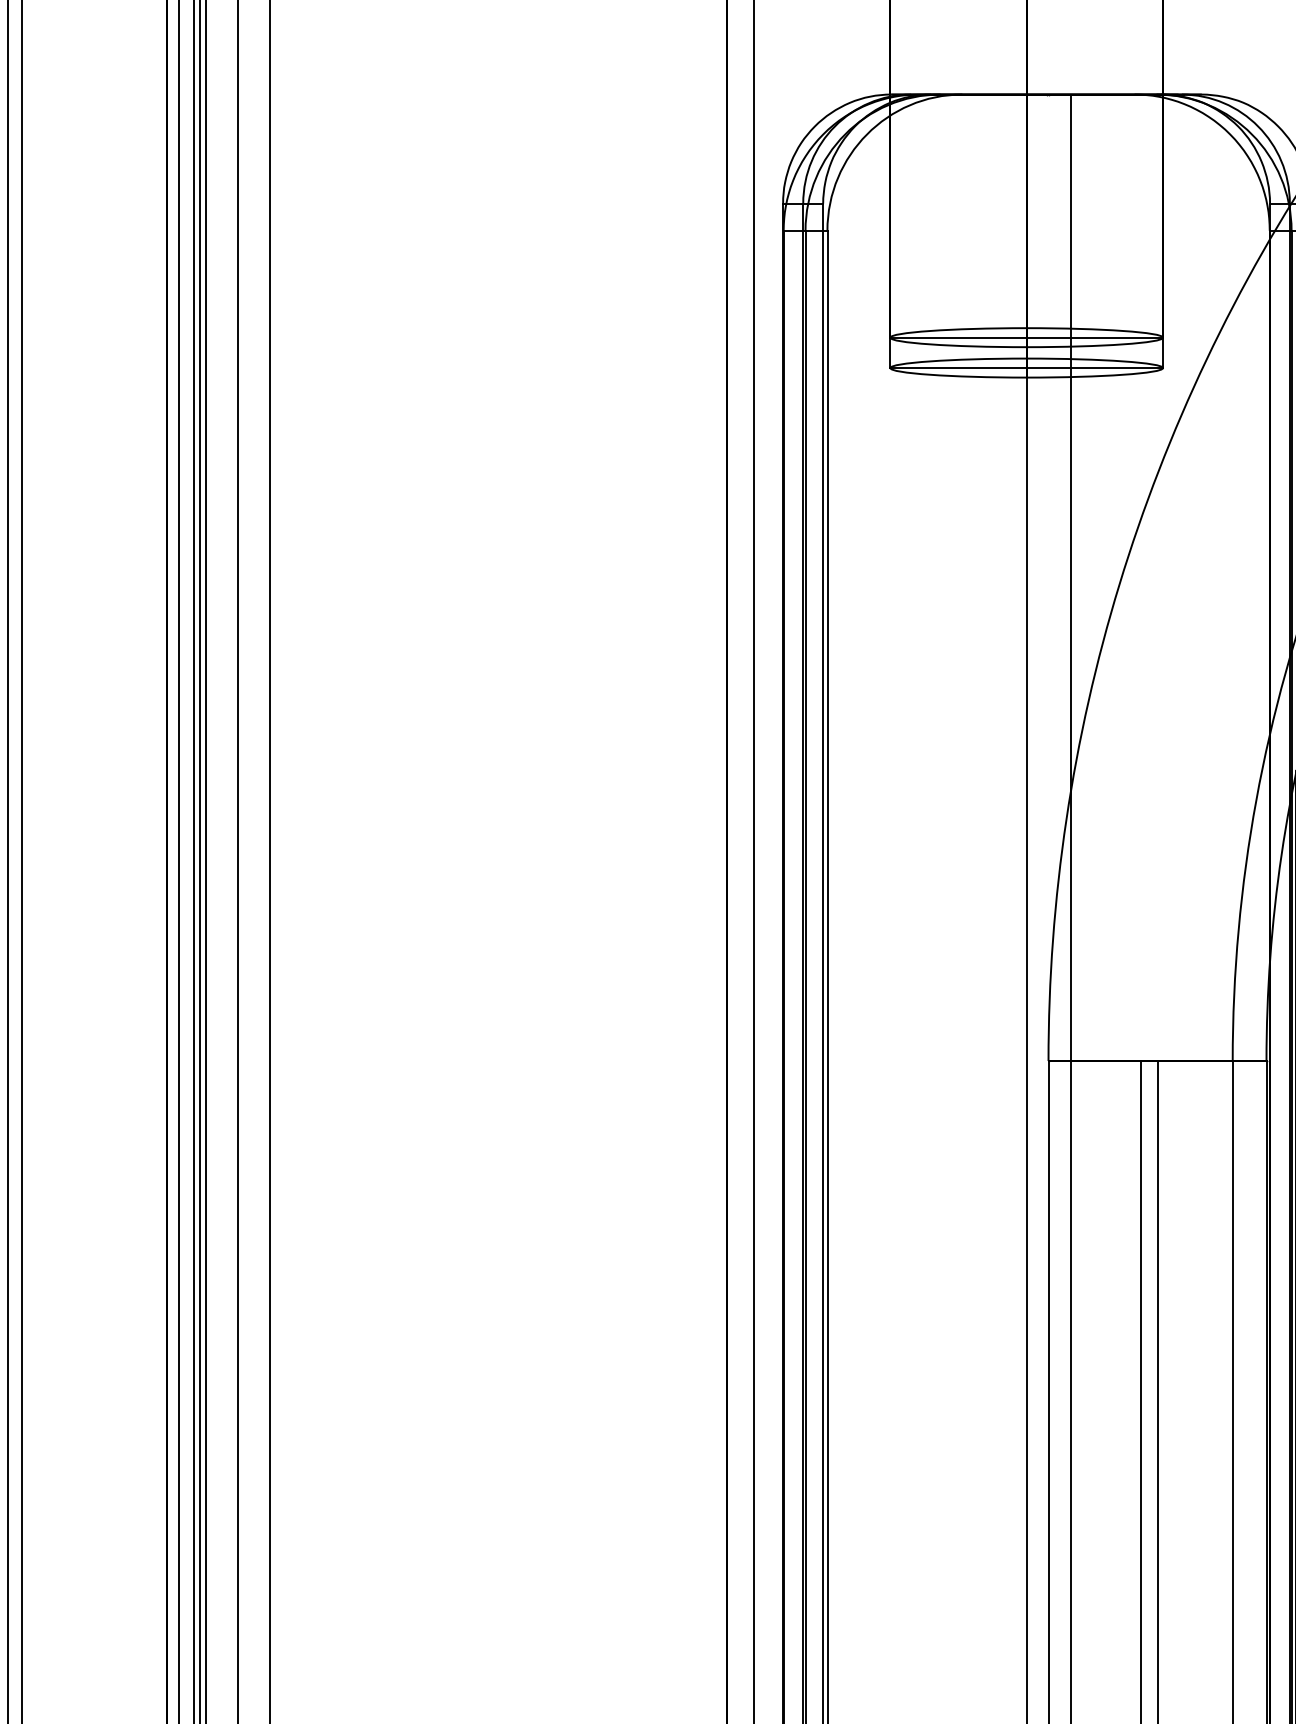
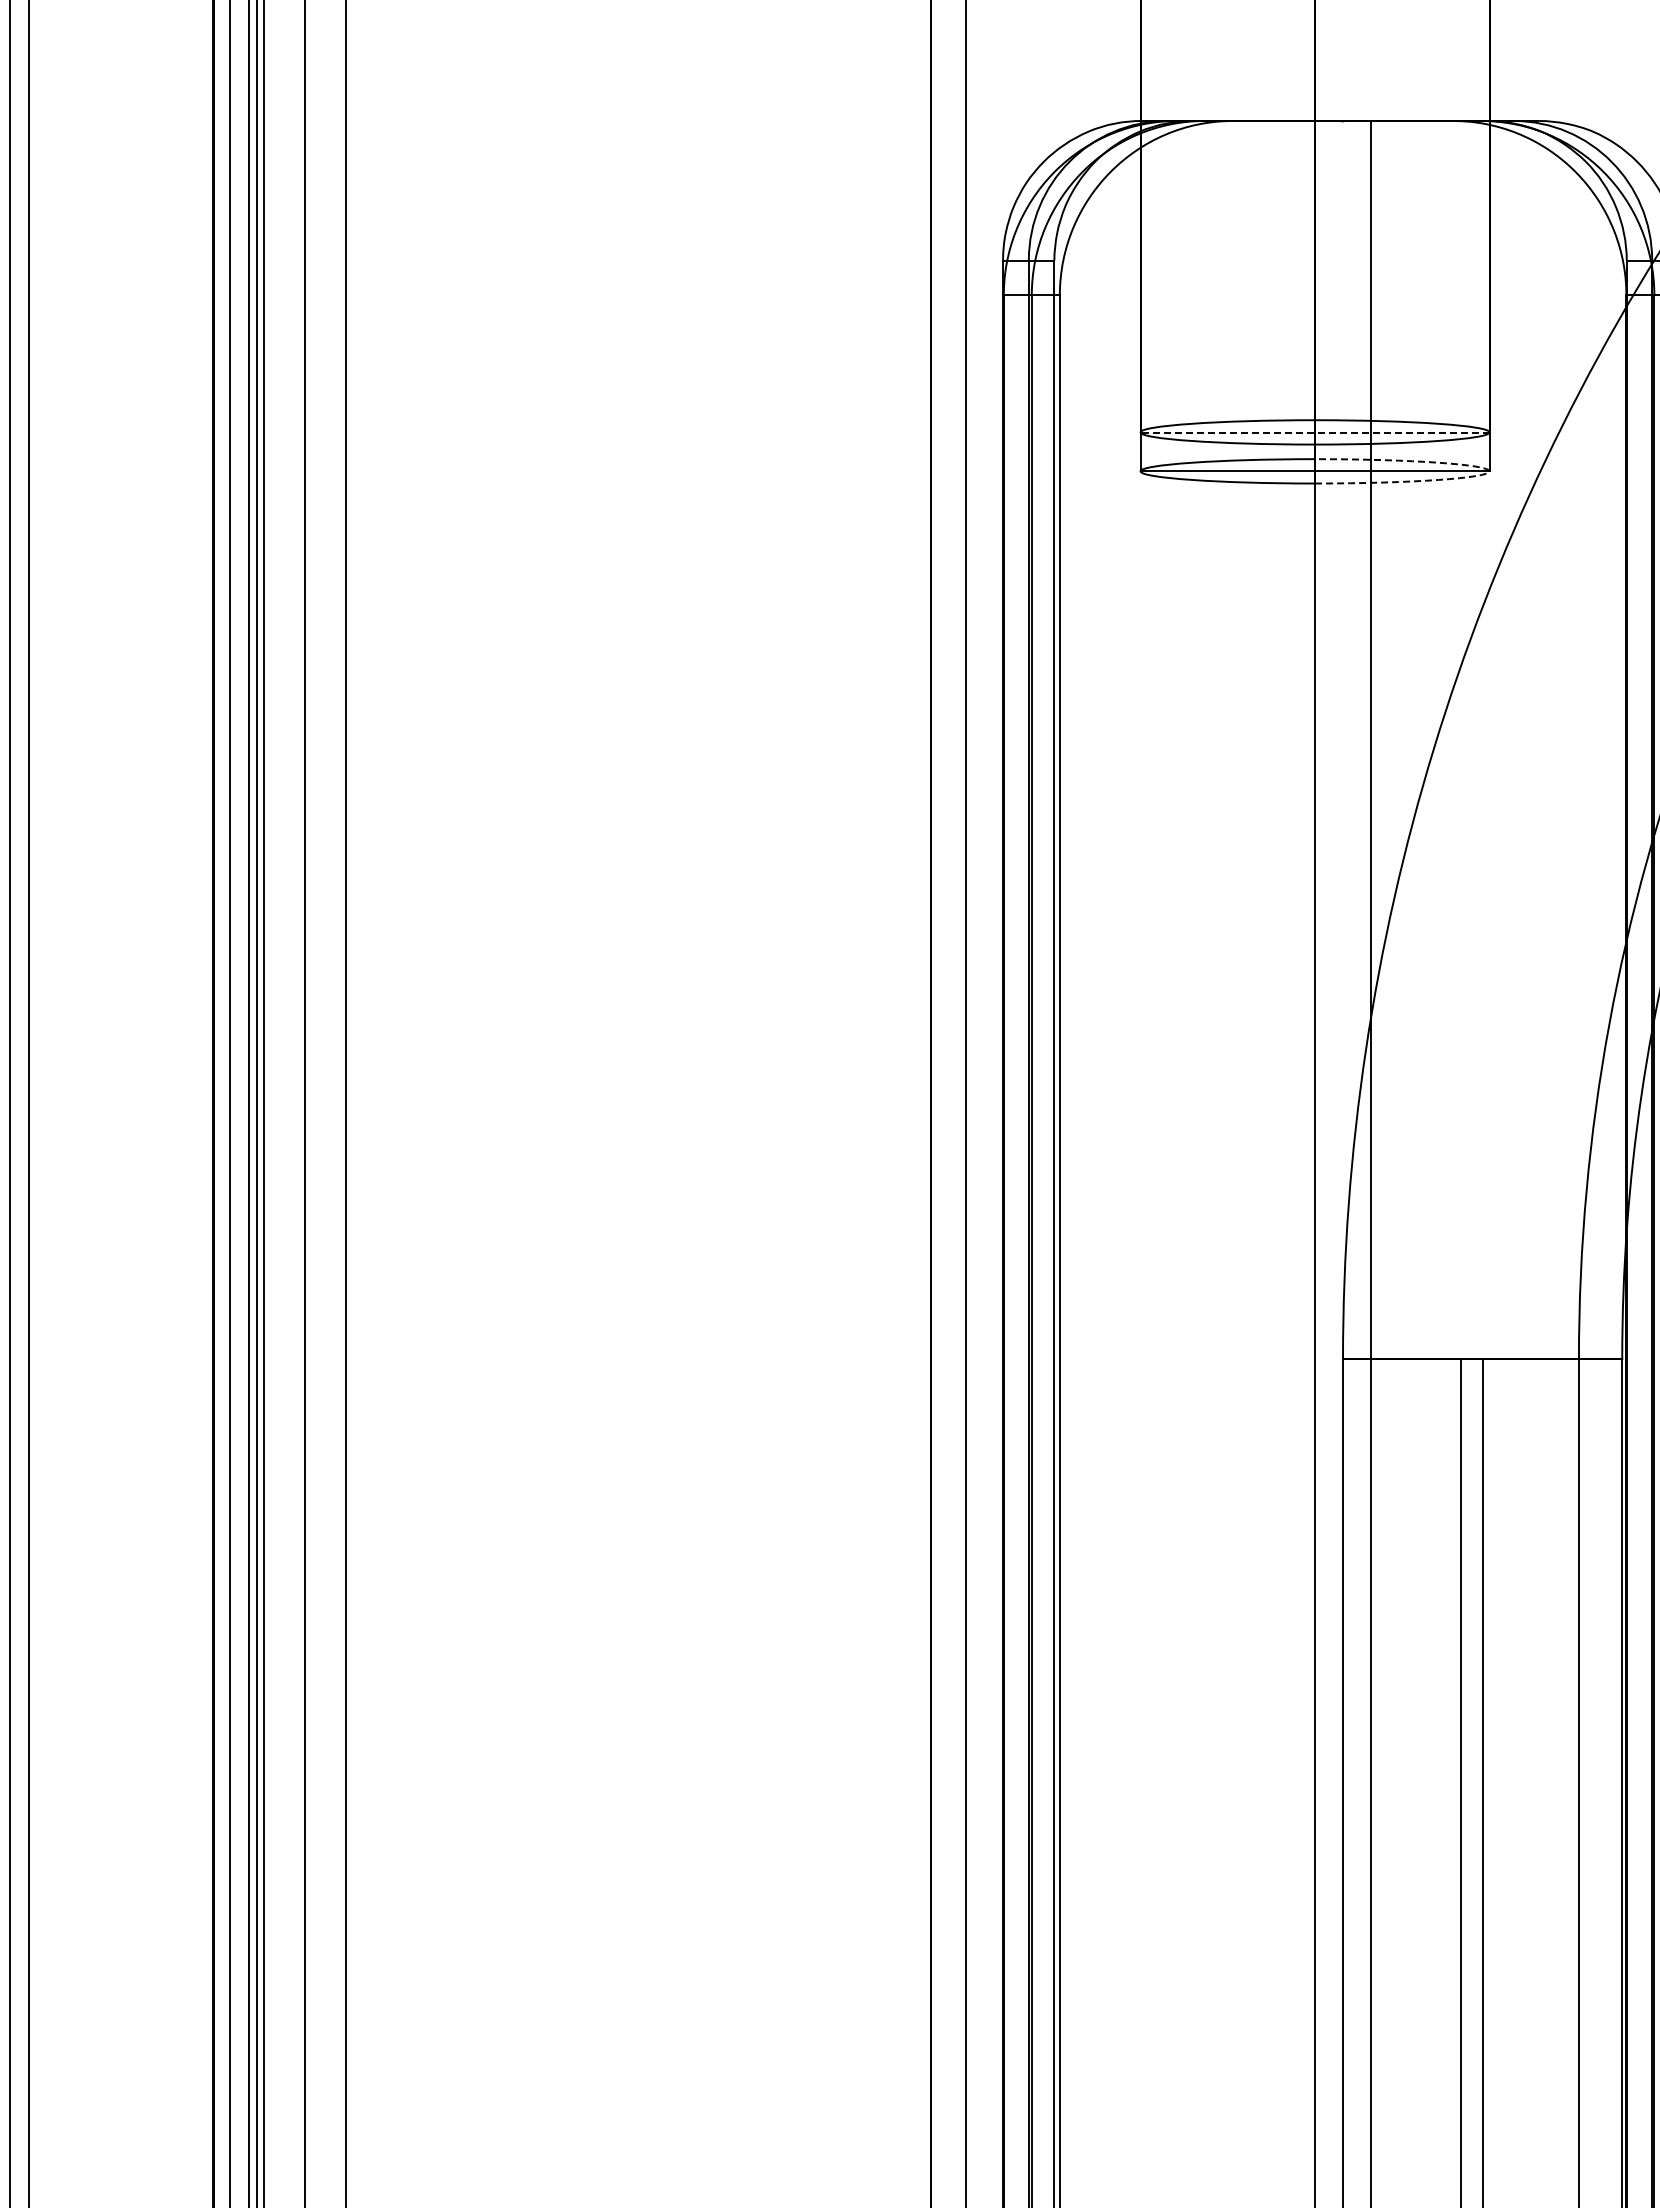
line: (1027, 337) -> (1315, 432), solid -> dashed
arc: (1162, 368) -> (1489, 471), solid -> dashed

